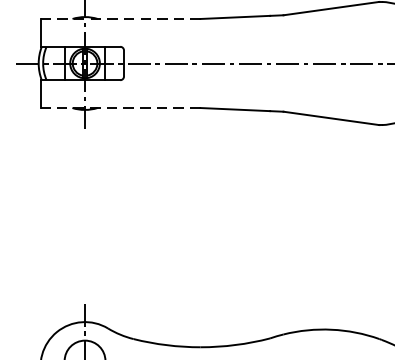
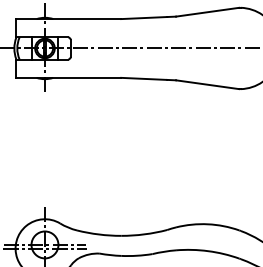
line: (120, 19) -> (68, 19), dashed -> solid
line: (120, 107) -> (68, 77), dashed -> solid

